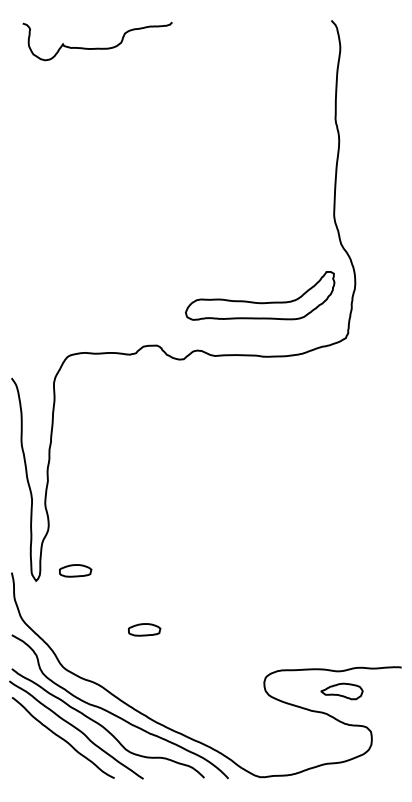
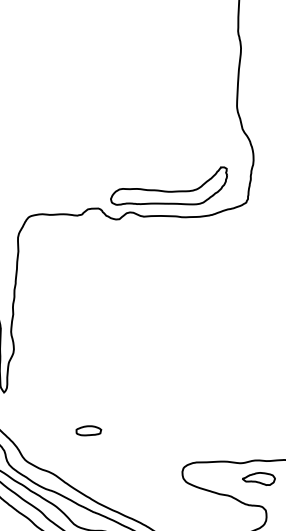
part: (260, 302) -> (169, 191), moved
part: (75, 570) -> (34, 384), removed
part: (341, 691) -> (258, 478), moved

